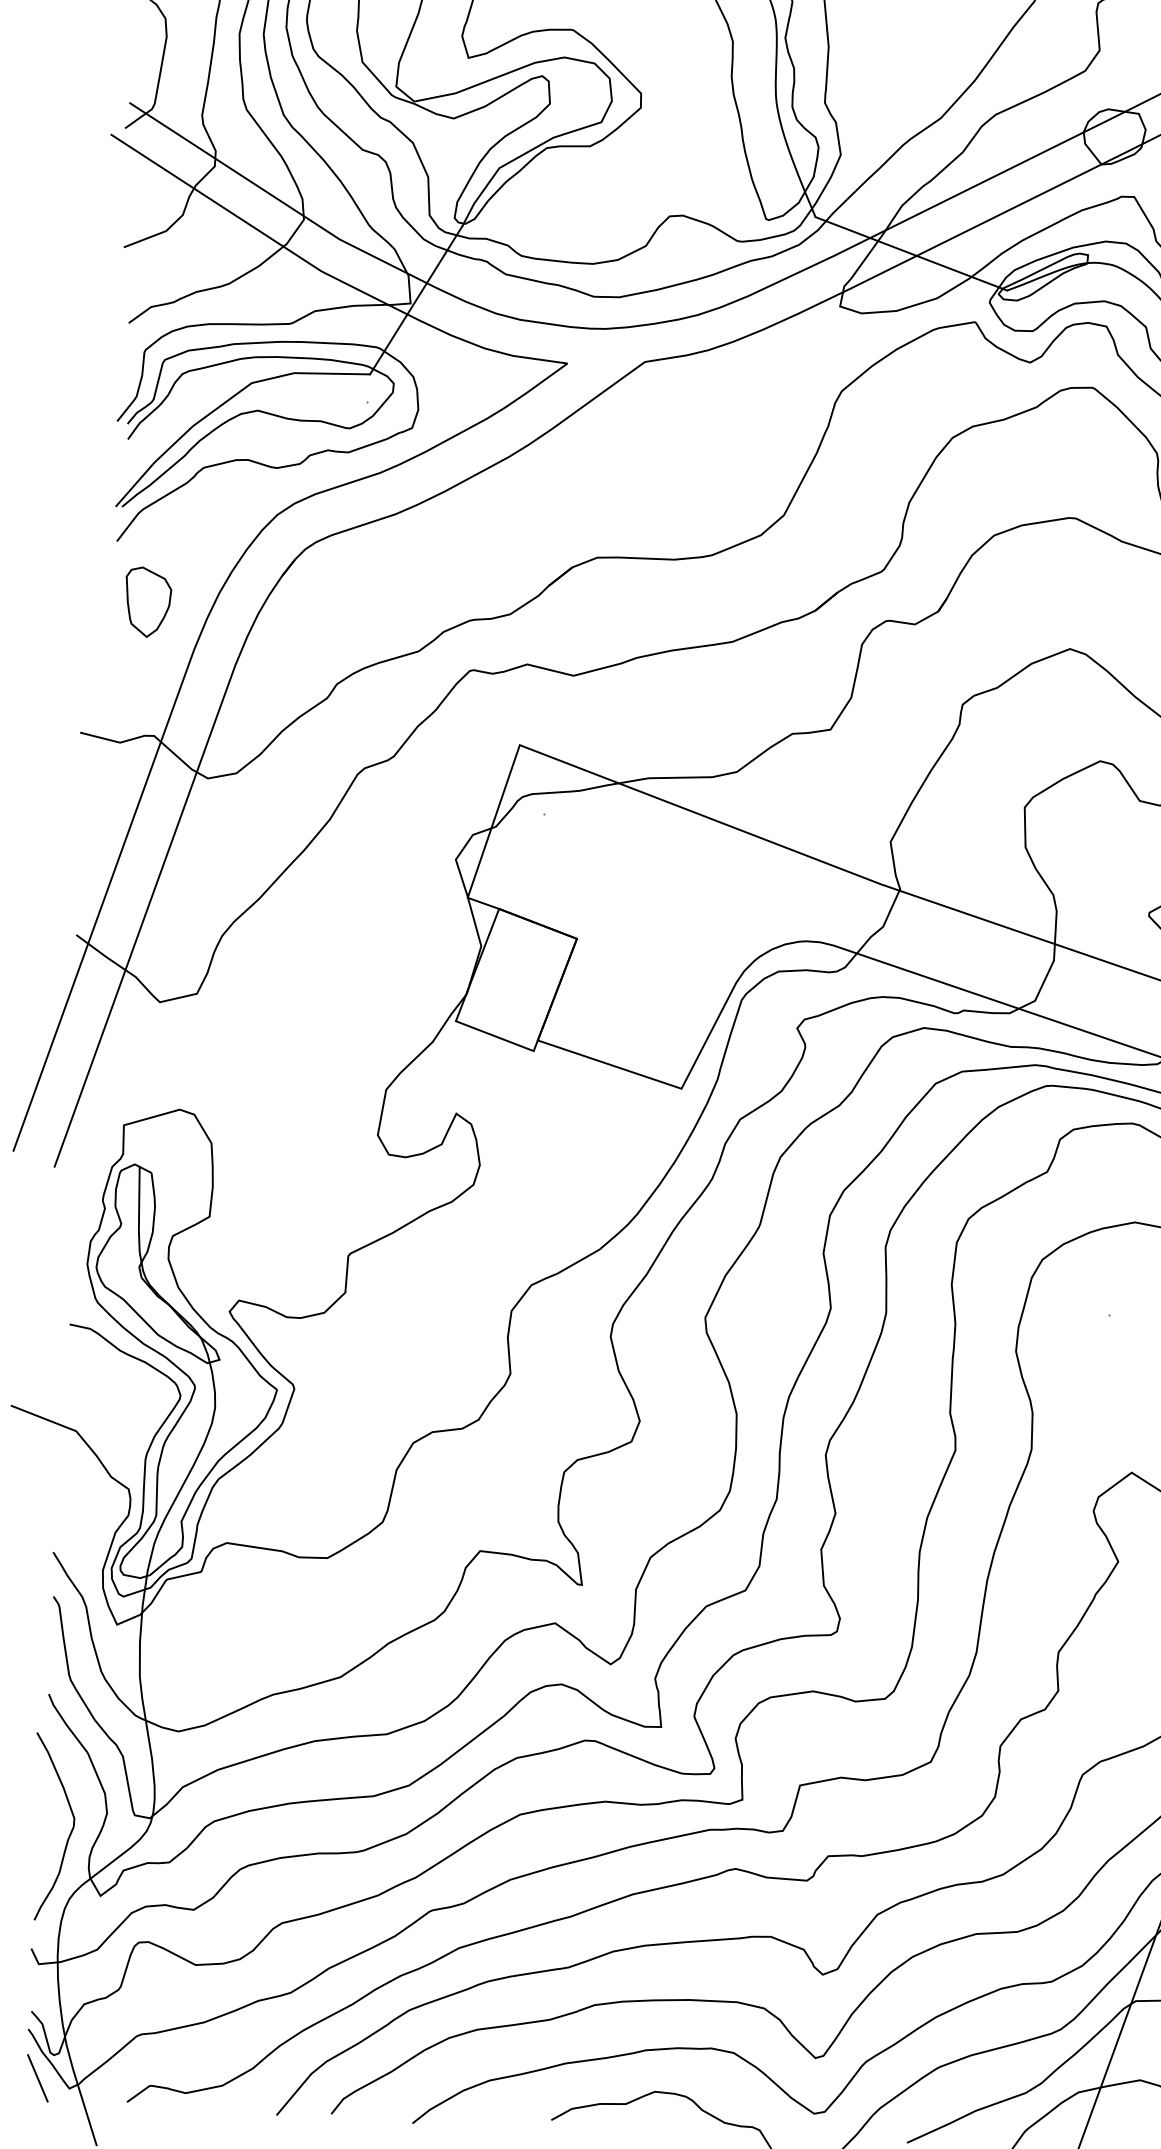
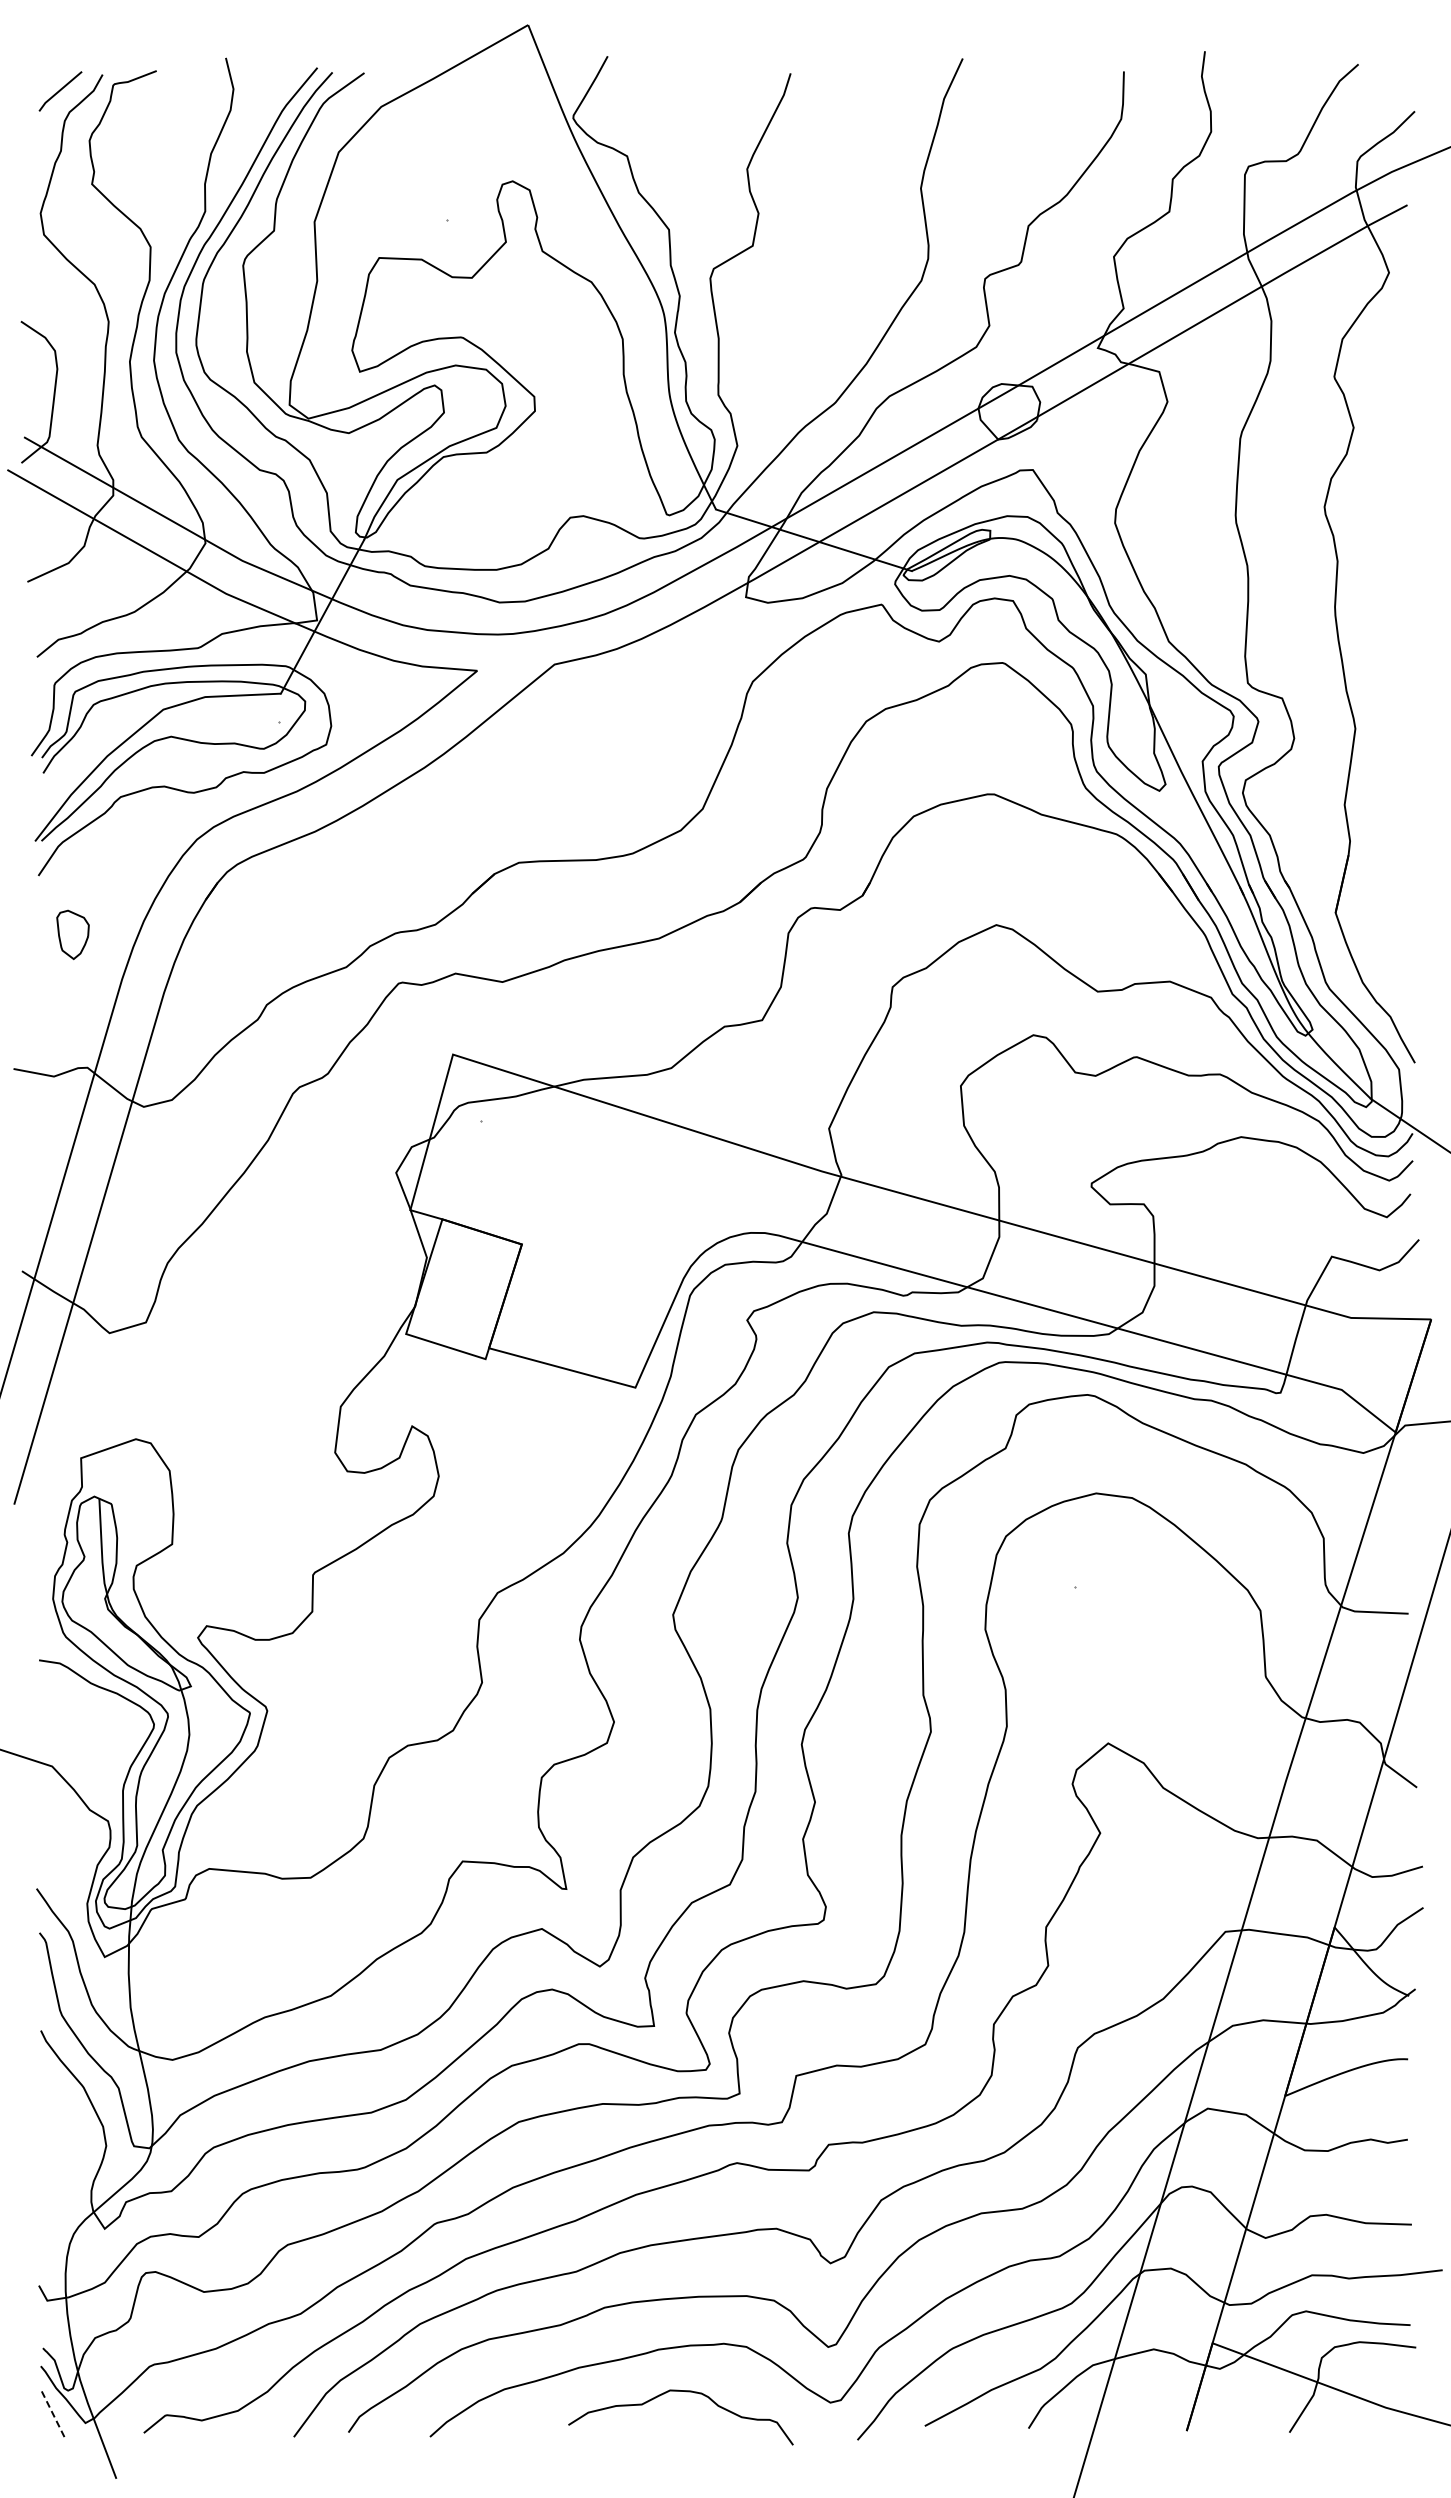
part: (147, 602) -> (72, 934), size x0.7
curve: (68, 1835) -> (69, 2170), removed
line: (37, 2079) -> (53, 2415), solid -> dashed

